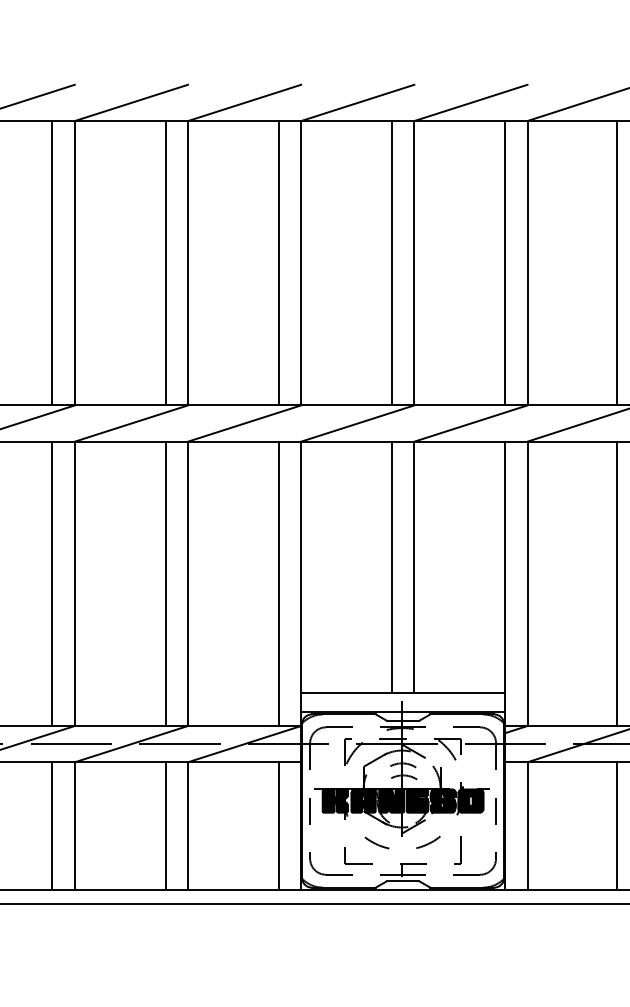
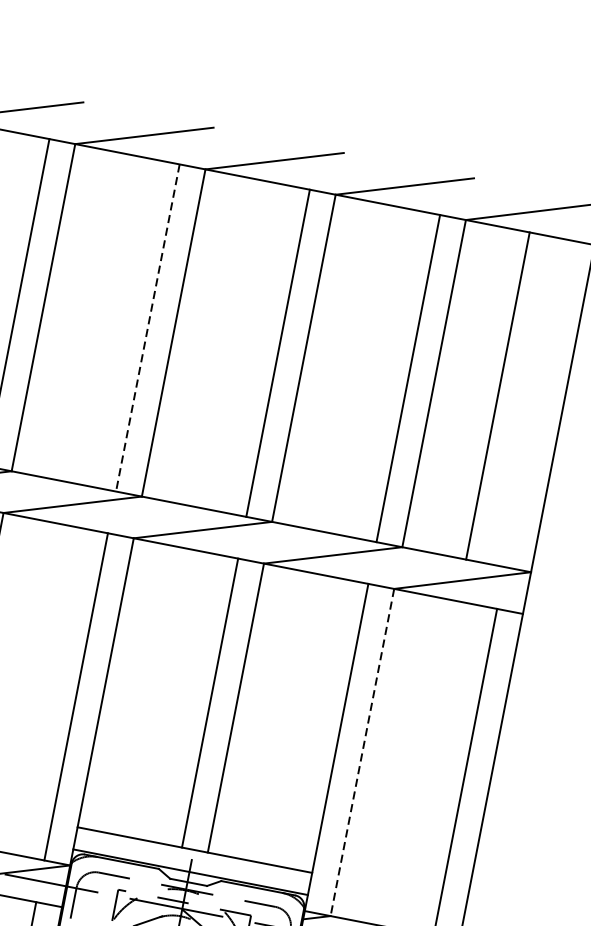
line: (278, 263) -> (147, 328), solid -> dashed
line: (616, 263) -> (497, 396), moved
line: (527, 584) -> (362, 753), solid -> dashed

